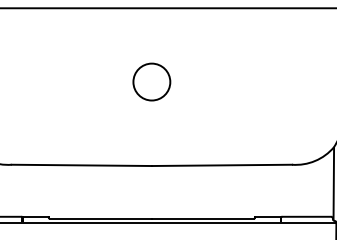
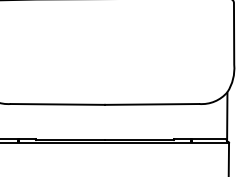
circle: (151, 82) -> (104, 48), removed

